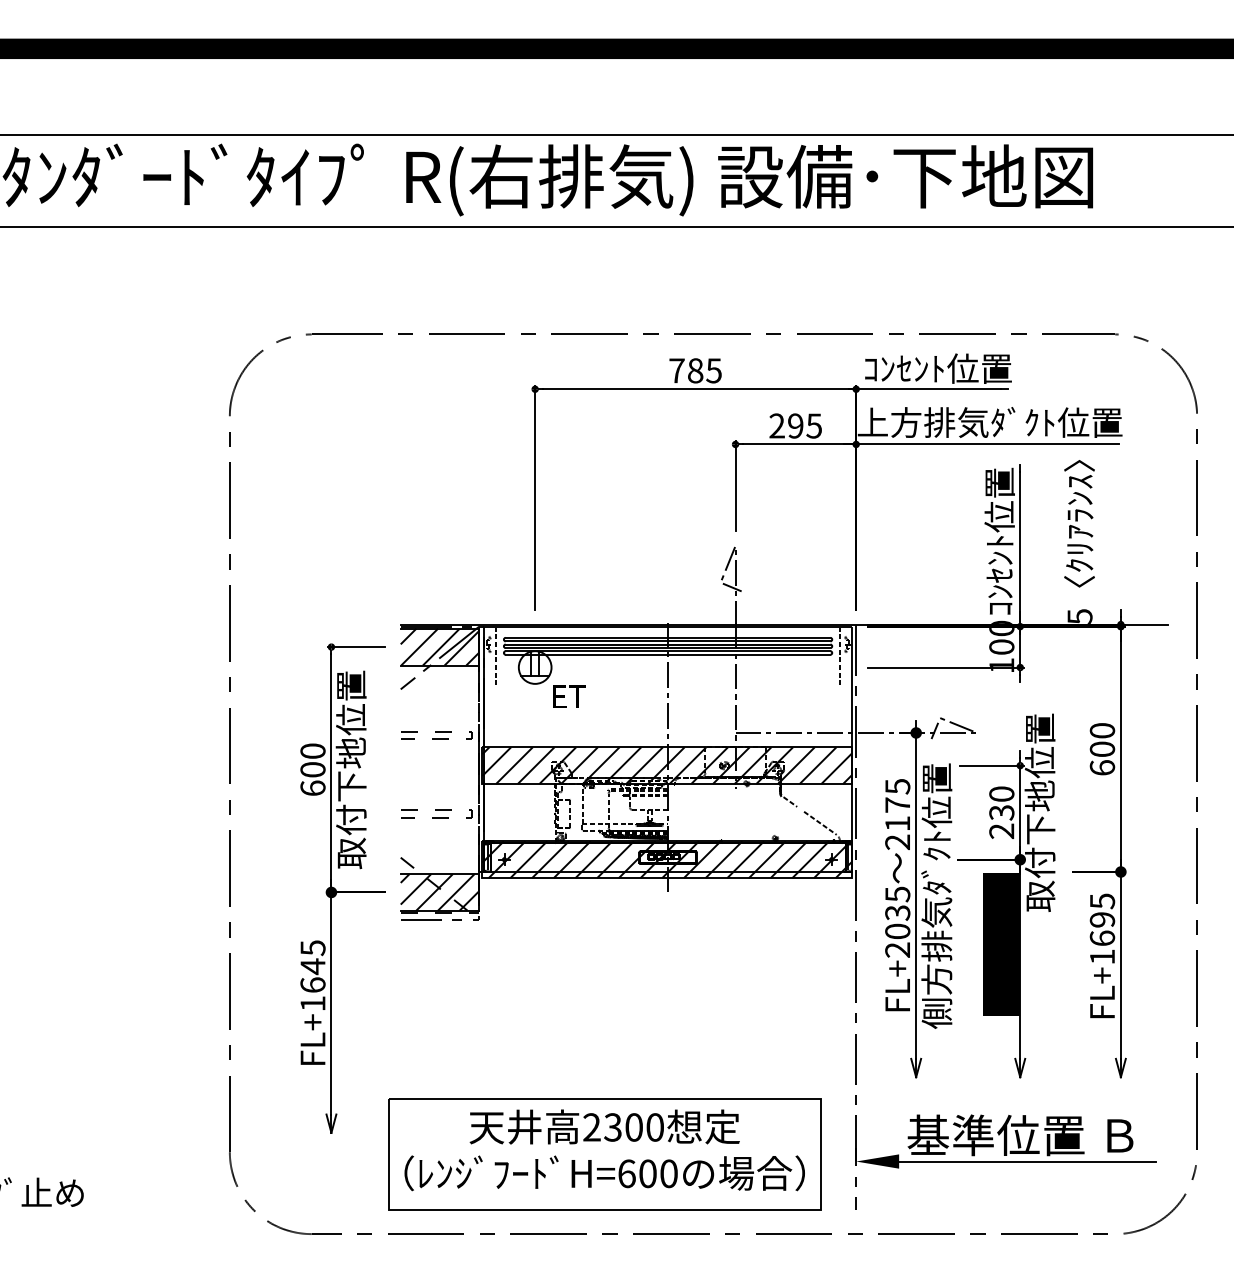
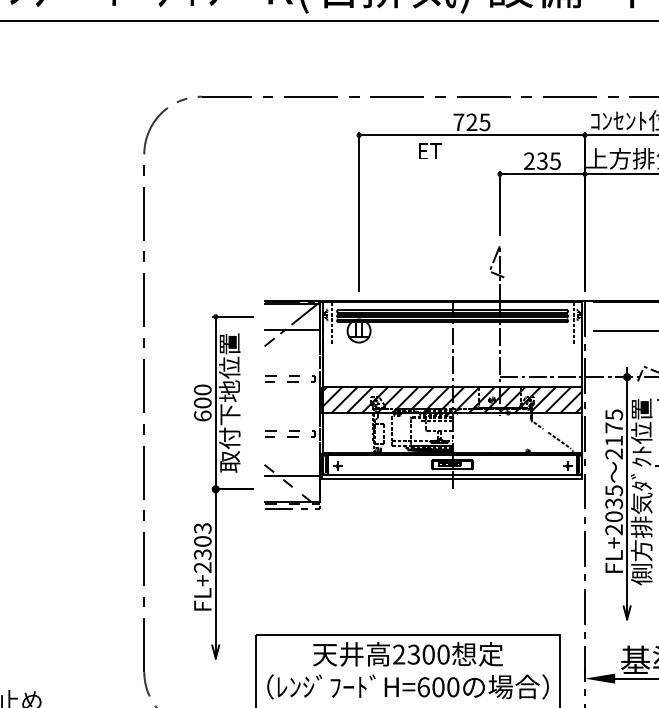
text: (695, 370) -> (471, 122), 785 -> 725
text: (795, 425) -> (542, 160), 295 -> 235
hatch: (439, 646) -> (291, 316), removed
text: (569, 696) -> (430, 150), moved
hatch: (667, 859) -> (452, 466), removed
hatch: (439, 892) -> (291, 489), removed
text: (312, 975) -> (202, 547), FL+1645 -> FL+2303

